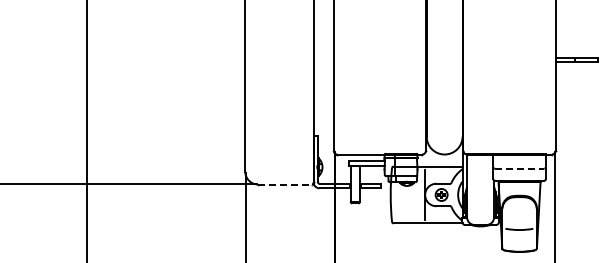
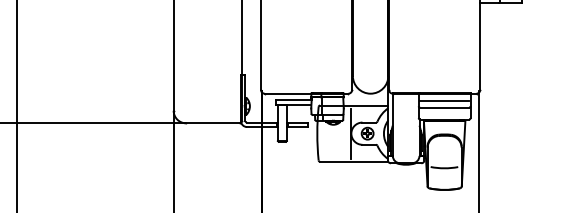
line: (519, 162) -> (444, 101), added
line: (519, 168) -> (444, 107), dashed -> solid
line: (285, 184) -> (213, 123), dashed -> solid

